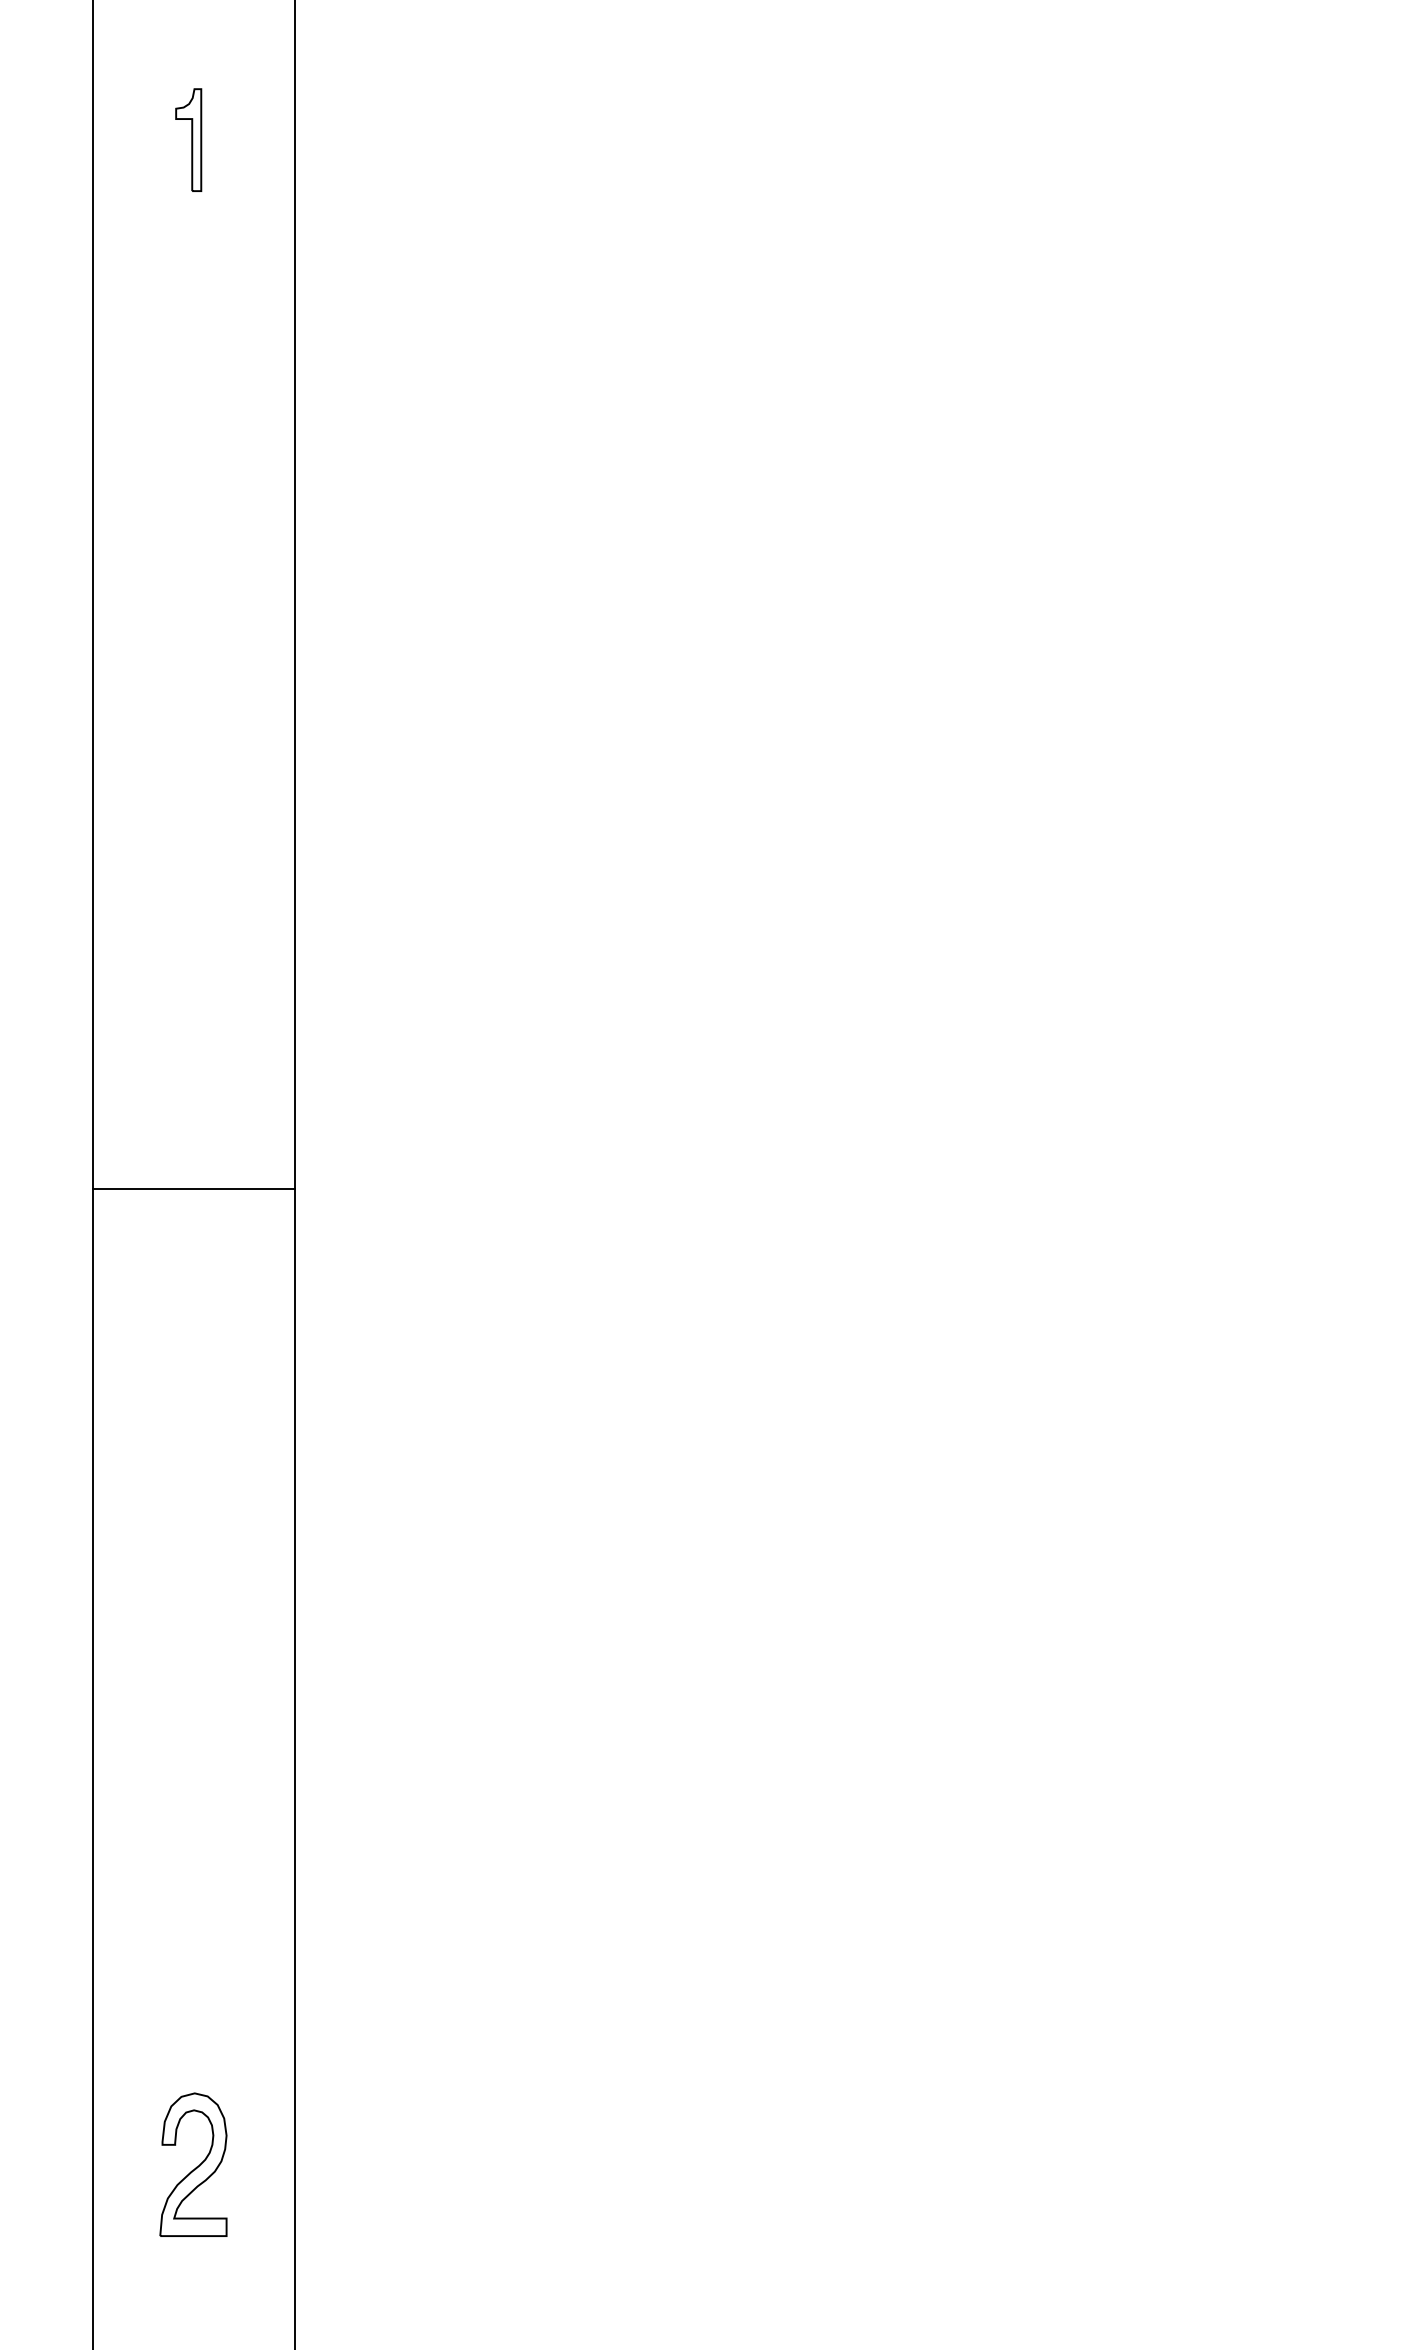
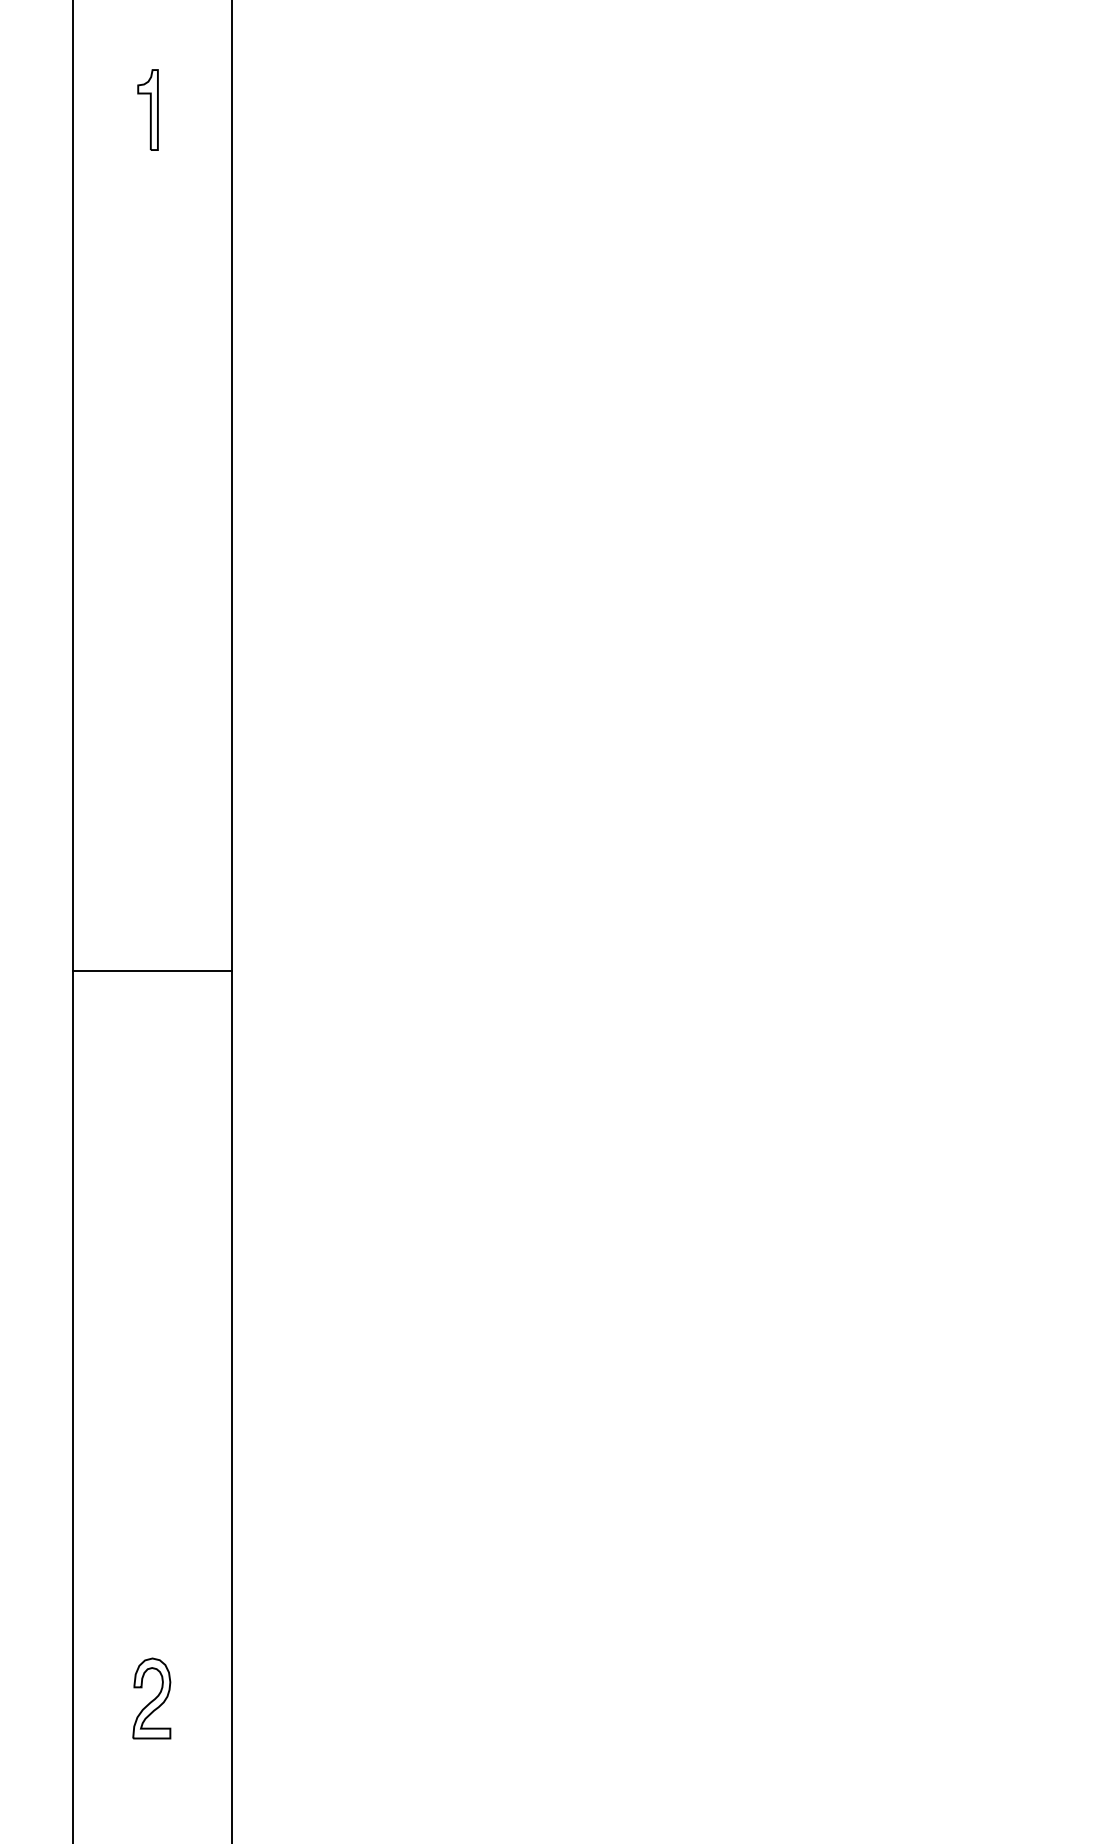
line: (193, 1188) -> (151, 971), moved
part: (193, 2164) -> (151, 1698), size x0.71

